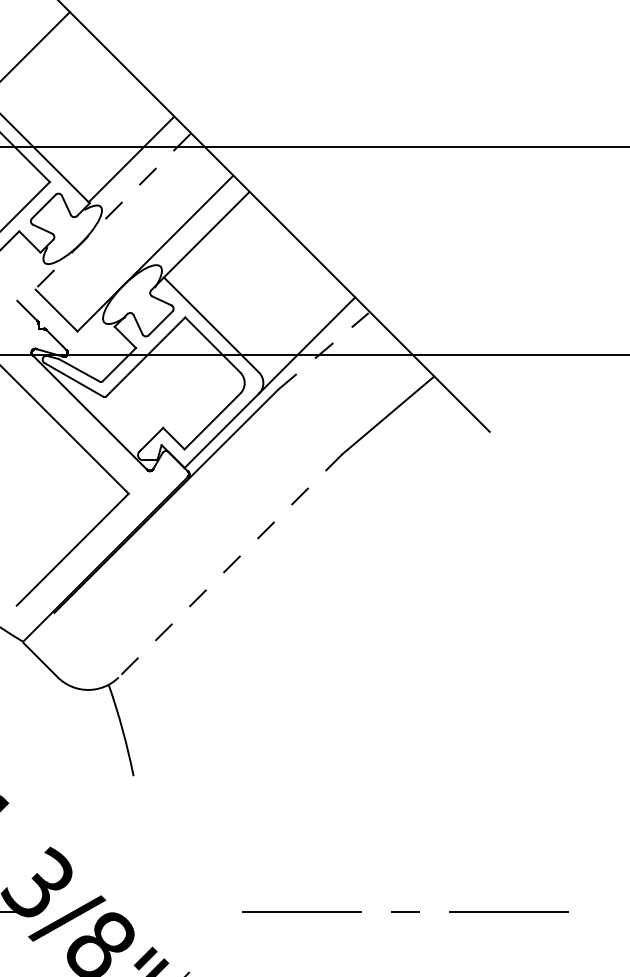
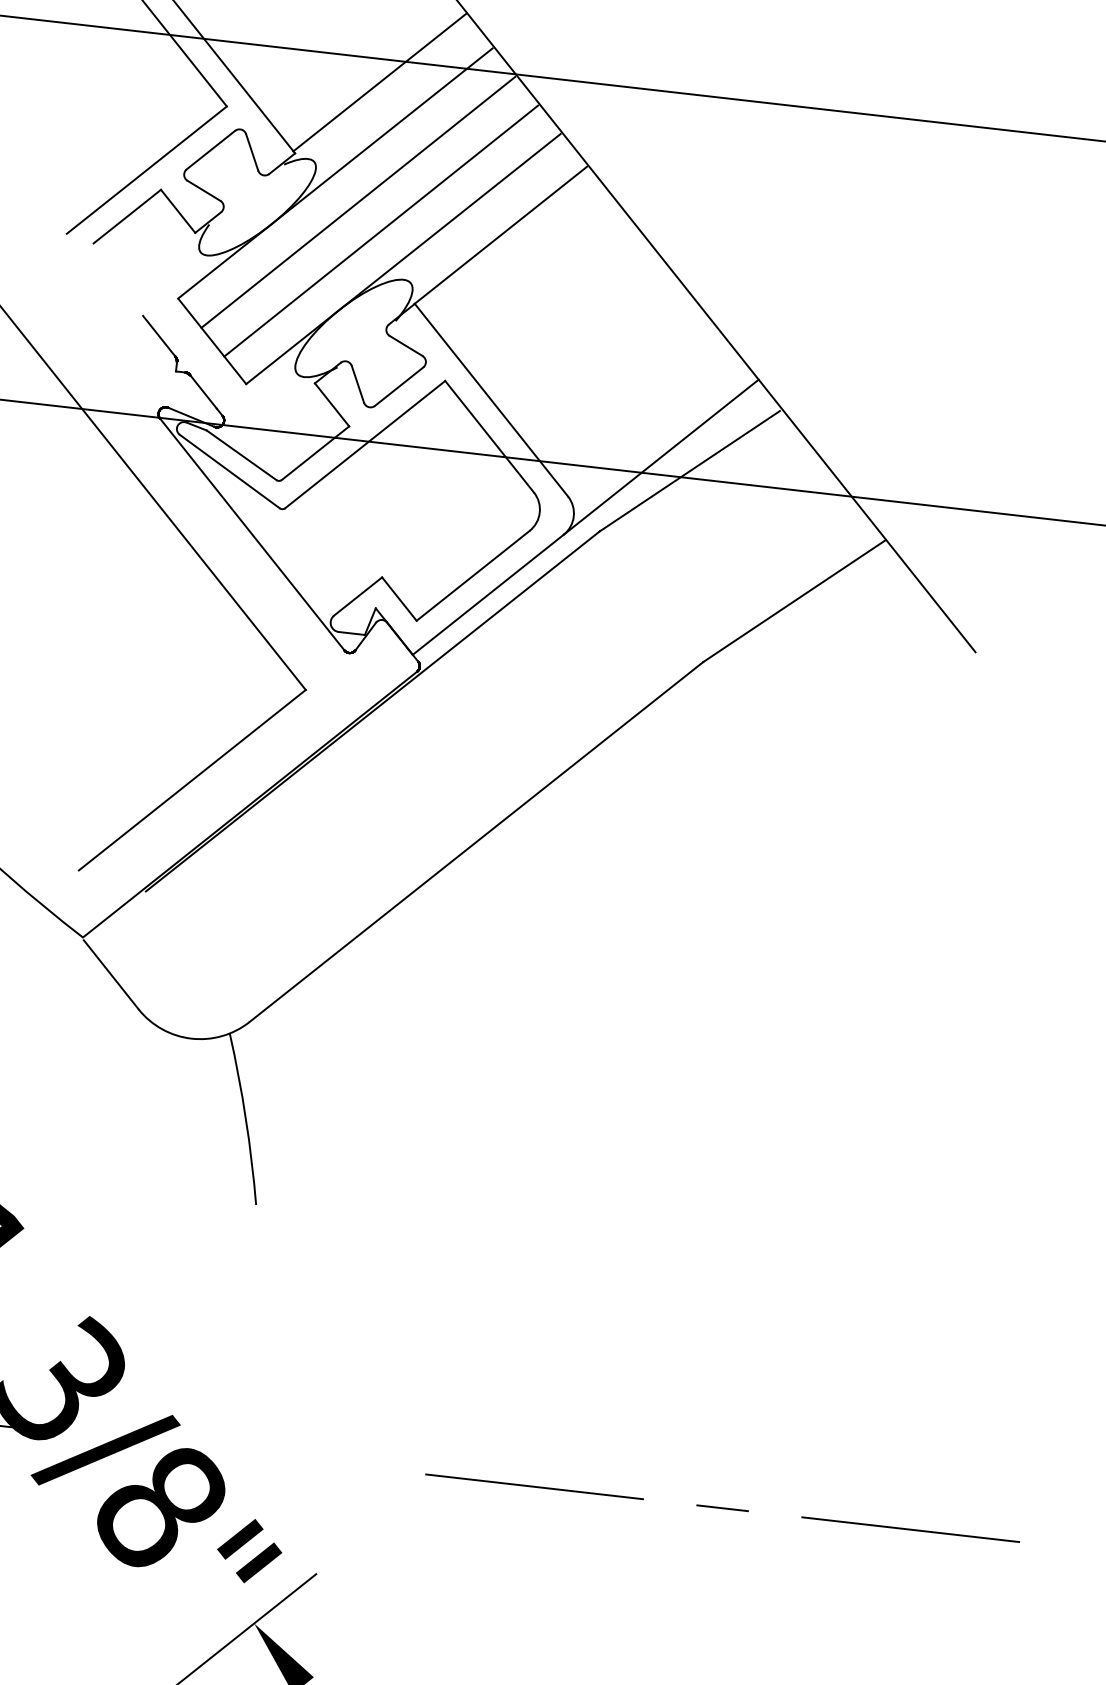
line: (112, 211) -> (334, 173), dashed -> solid
line: (126, 225) -> (357, 201), added
line: (140, 239) -> (379, 229), added
line: (323, 351) -> (689, 471), dashed -> solid
line: (230, 566) -> (475, 843), dashed -> solid

